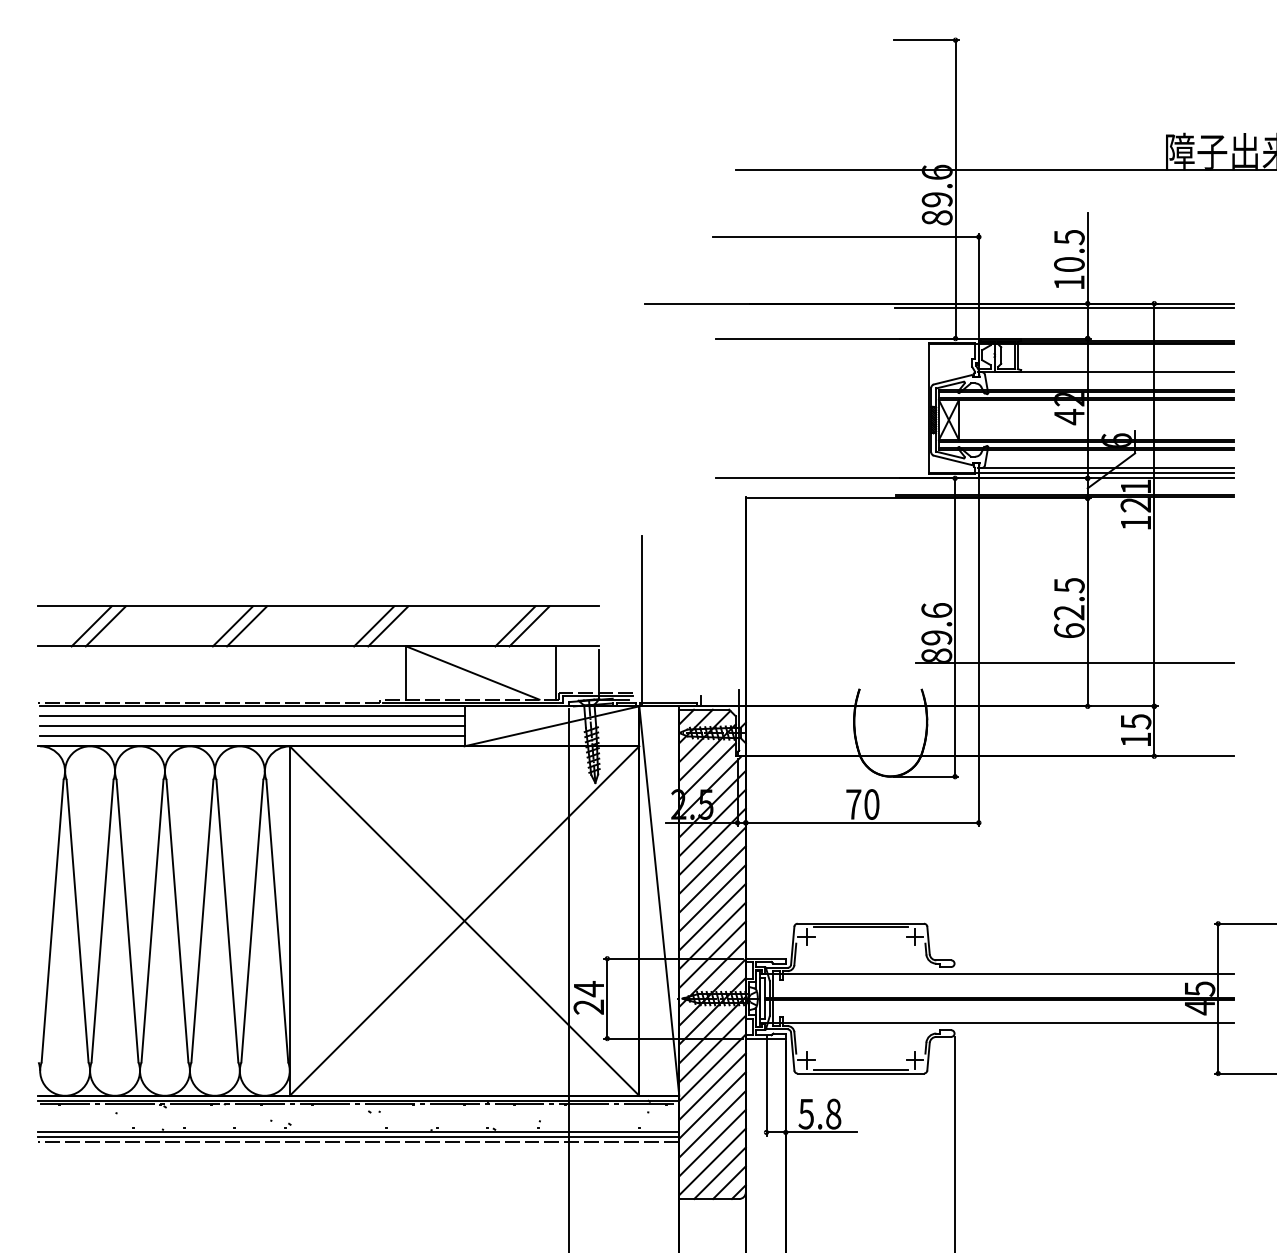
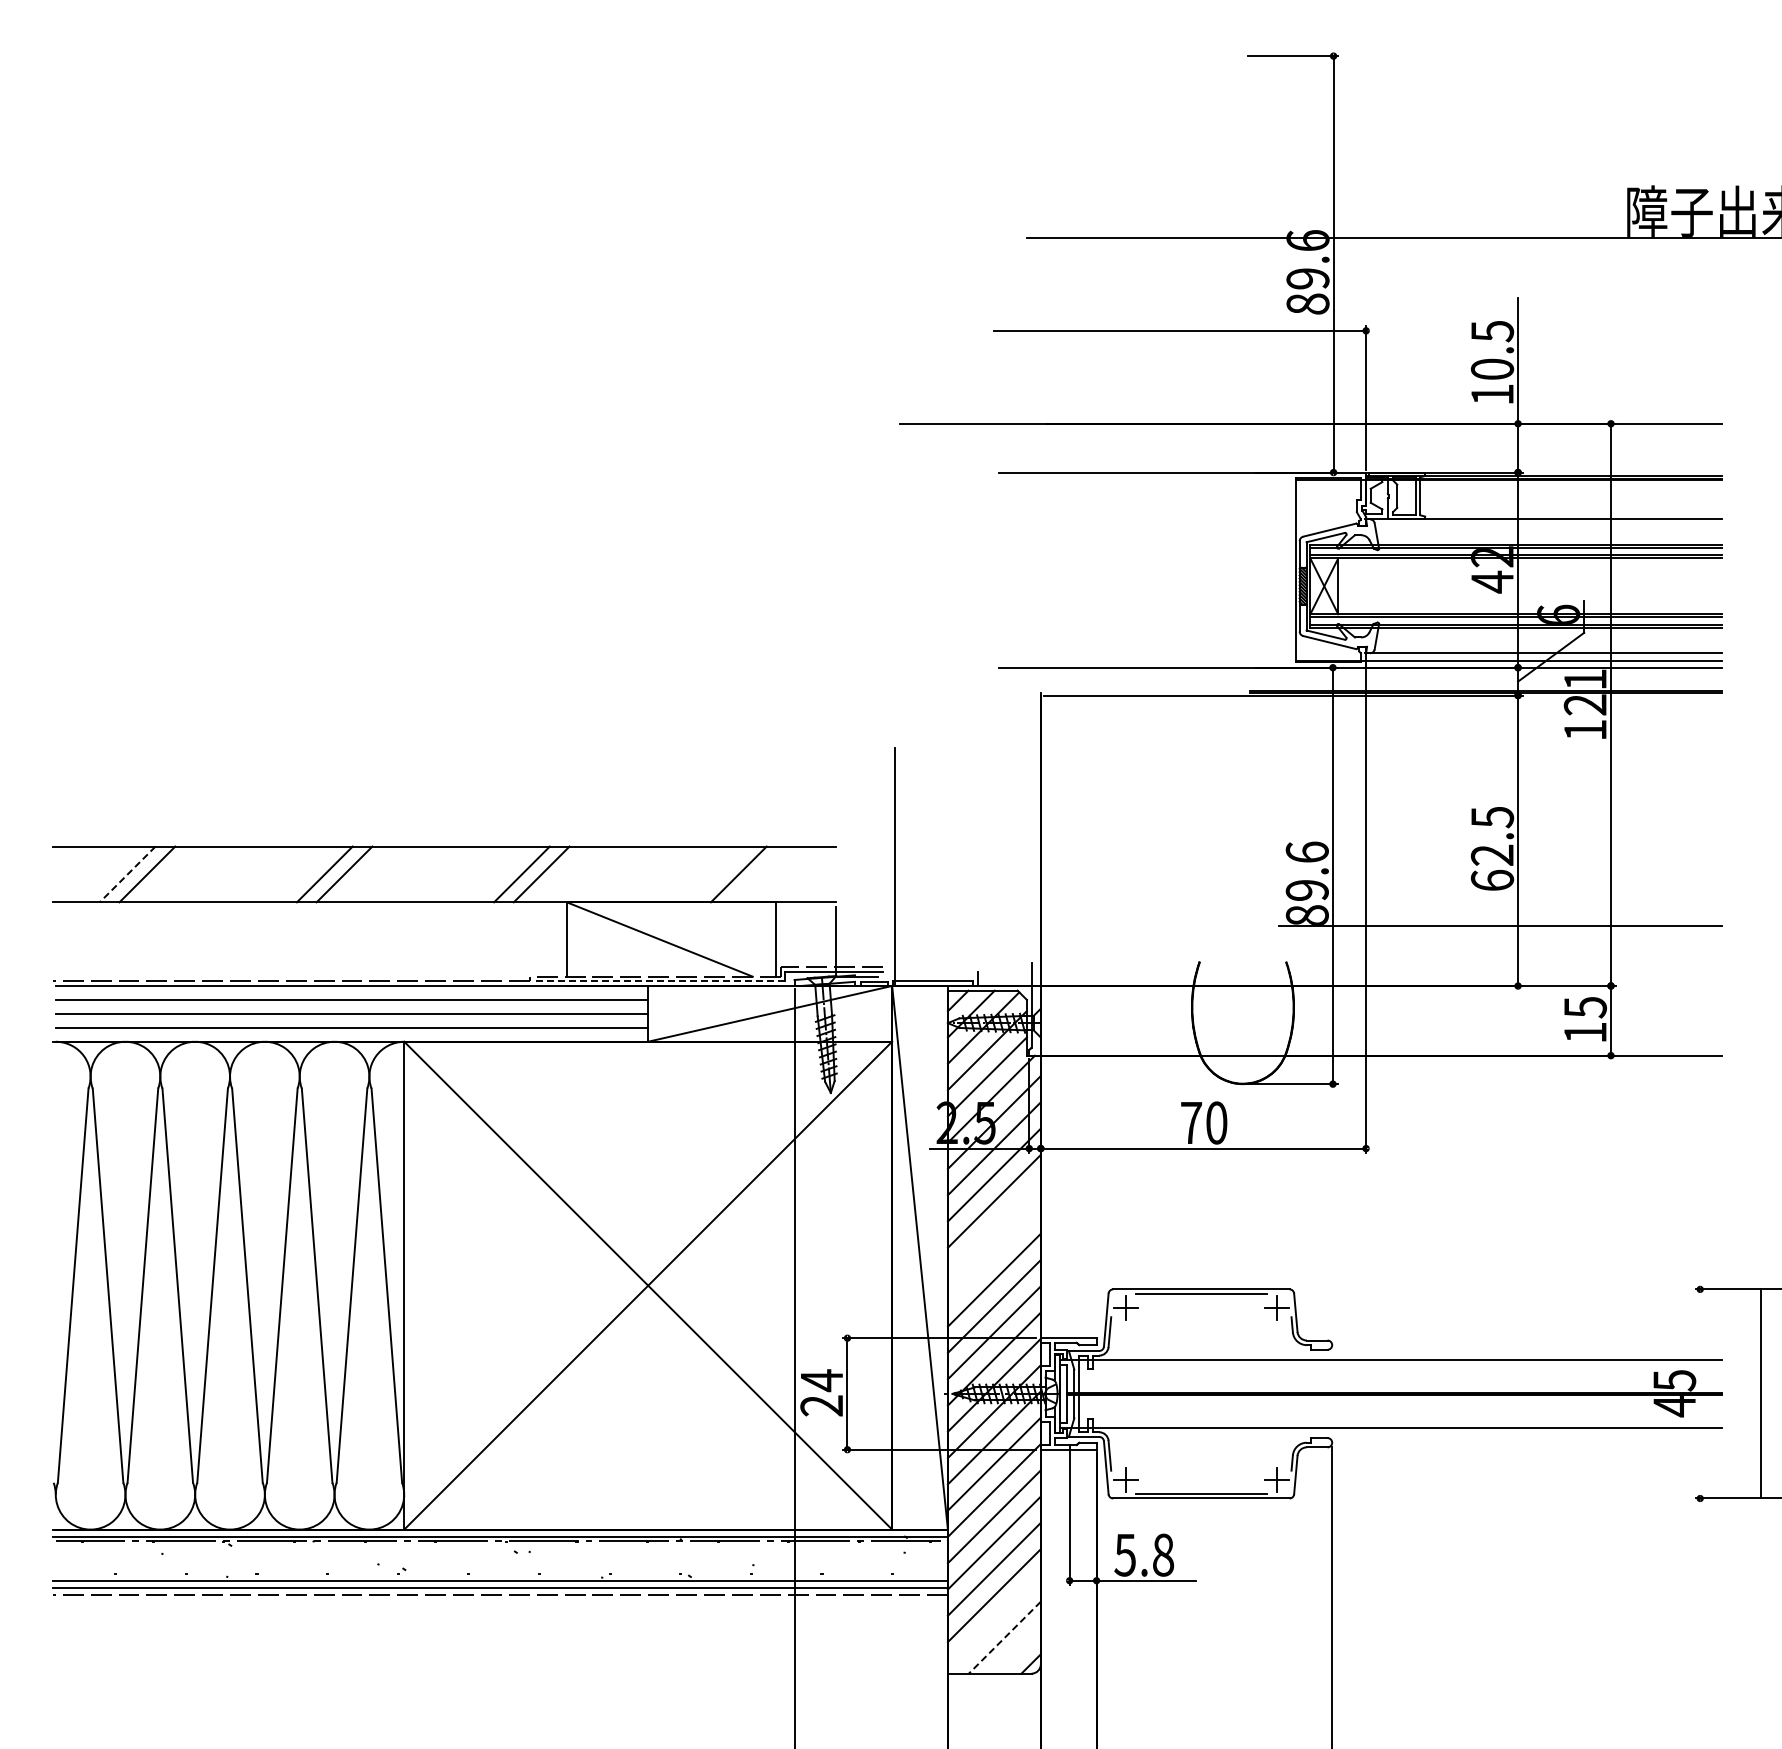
line: (1064, 308) -> (1485, 430), removed
line: (91, 626) -> (127, 874), solid -> dashed
line: (514, 626) -> (718, 874), removed
line: (472, 703) -> (659, 981), solid -> dashed
line: (711, 879) -> (993, 1227), removed
line: (711, 898) -> (993, 1253), removed
line: (1218, 998) -> (1761, 1393), moved
line: (711, 1161) -> (993, 1621), removed
line: (719, 1173) -> (1004, 1637), solid -> dashed
line: (729, 1182) -> (1017, 1650), removed

